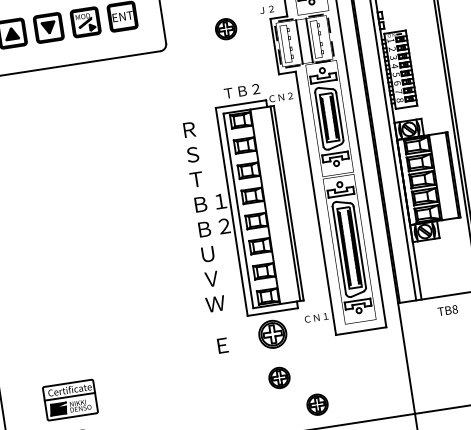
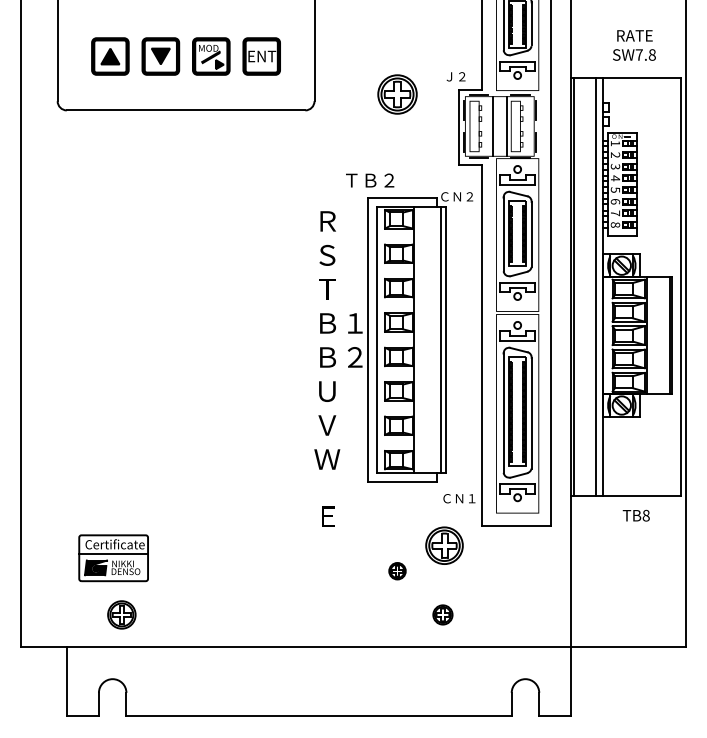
part: (225, 28) -> (397, 93), size x1.4
text: (242, 91) -> (370, 180), moved
part: (272, 334) -> (444, 545), moved
part: (279, 377) -> (397, 570), size x0.6
part: (317, 404) -> (442, 614), size x0.7

